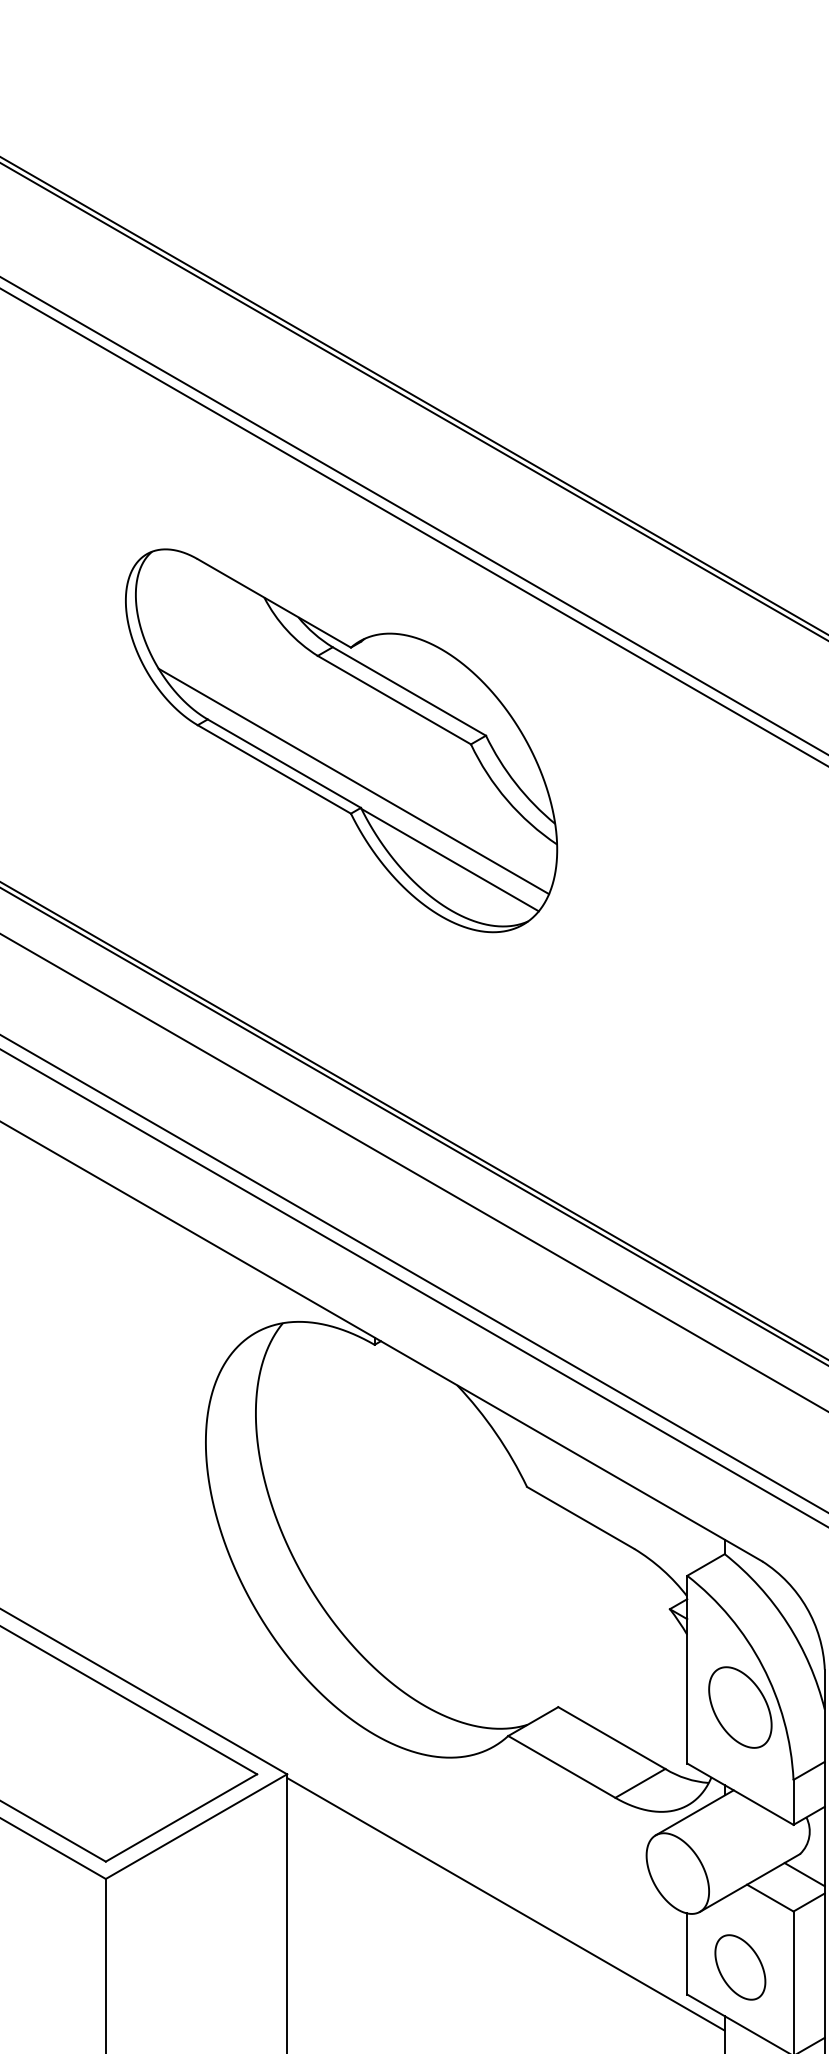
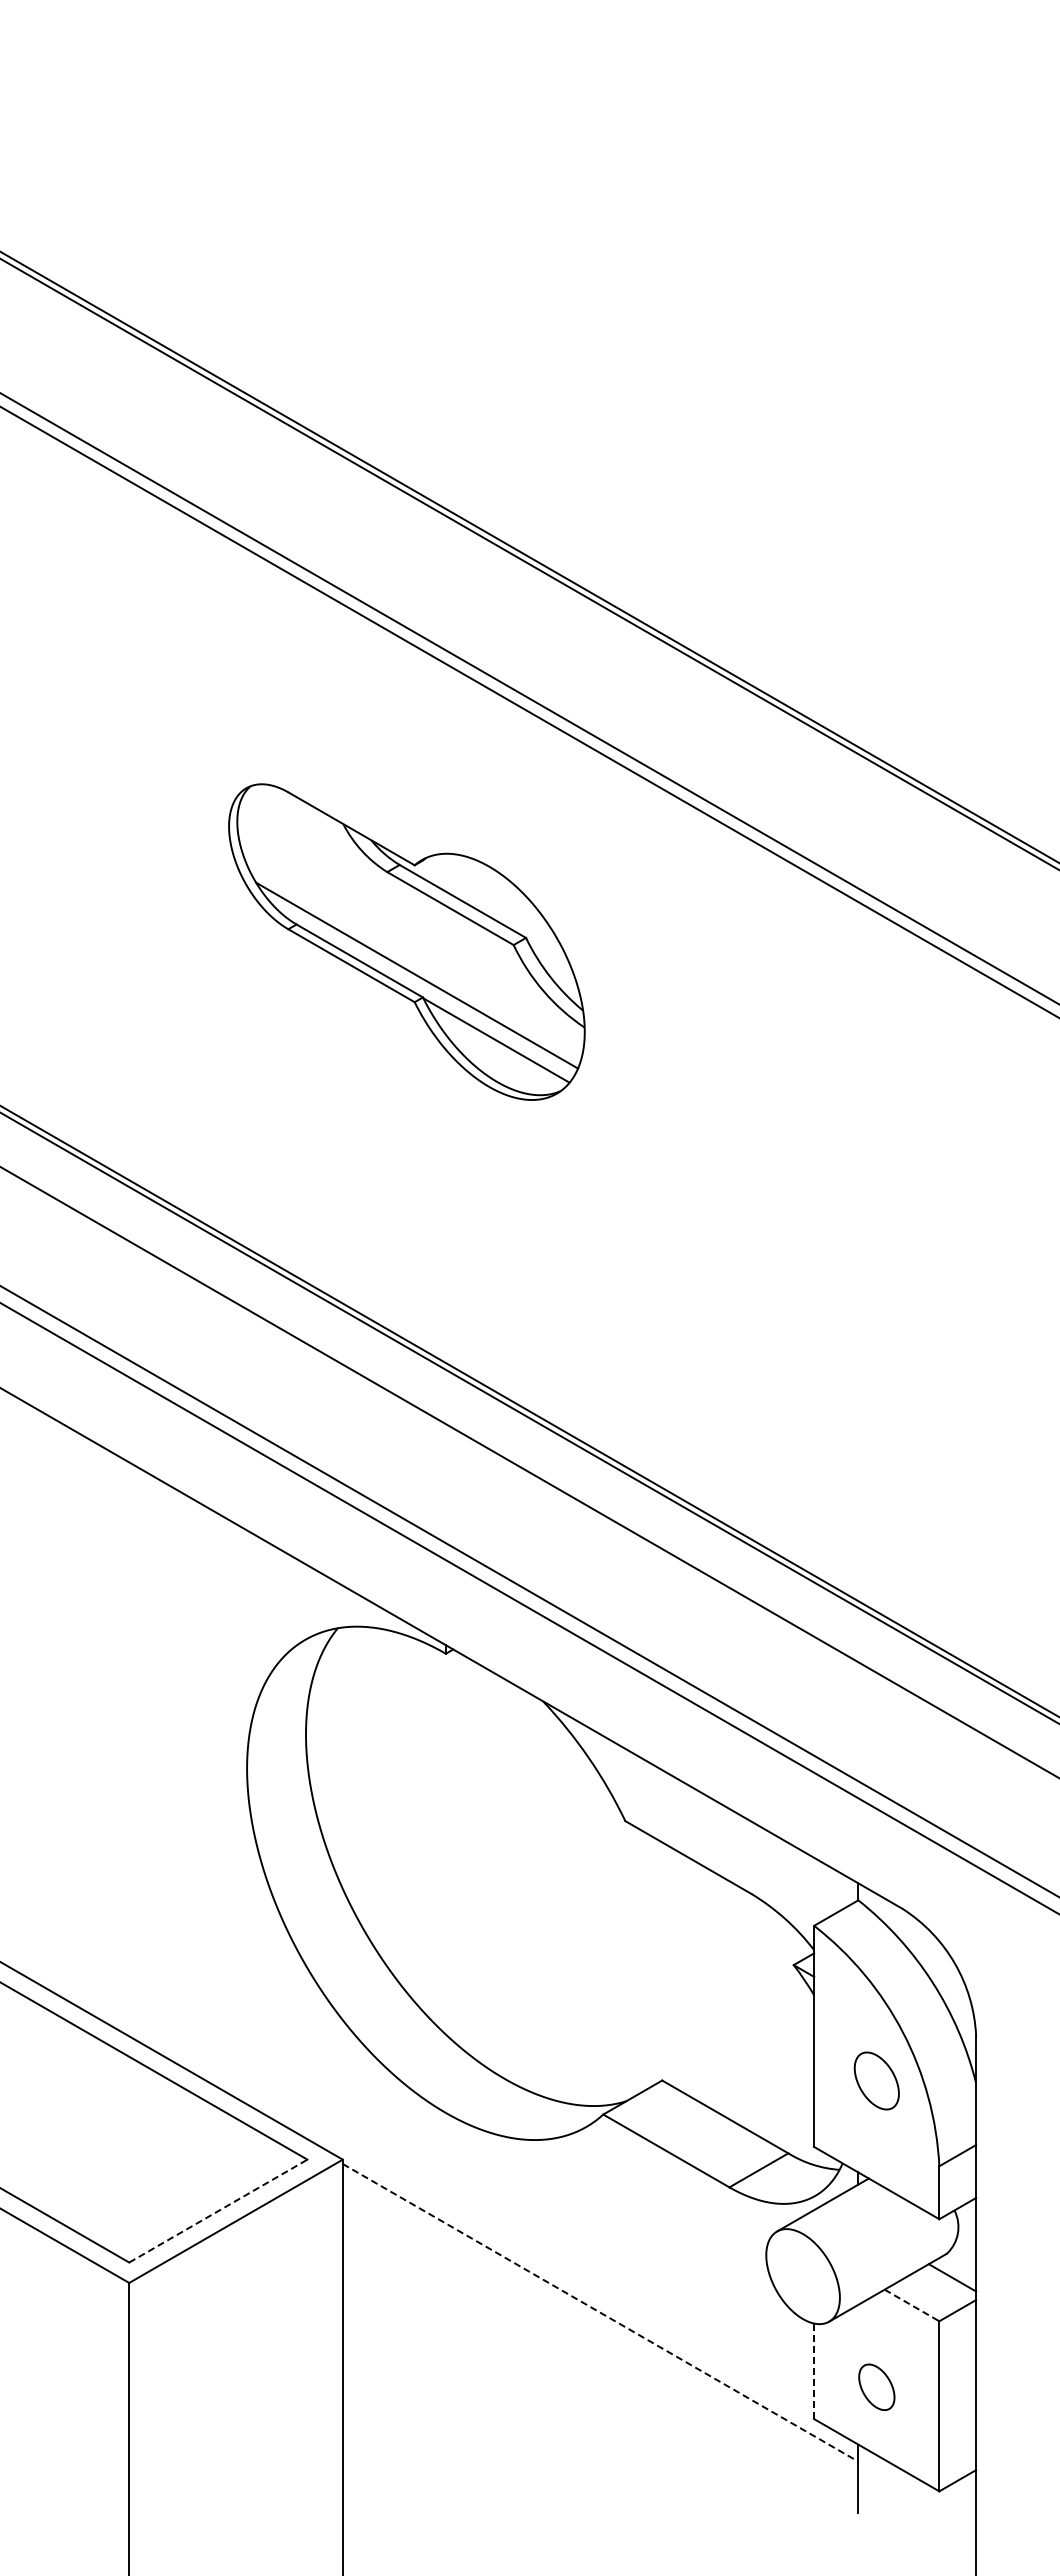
part: (341, 740) -> (406, 941), size x0.7
part: (740, 1707) -> (876, 2080), size x0.6
line: (181, 1818) -> (218, 2211), solid -> dashed
line: (769, 1898) -> (911, 2305), solid -> dashed
line: (505, 1904) -> (600, 2312), solid -> dashed
line: (687, 1954) -> (814, 2371), solid -> dashed
part: (740, 1967) -> (876, 2387), size x0.6

